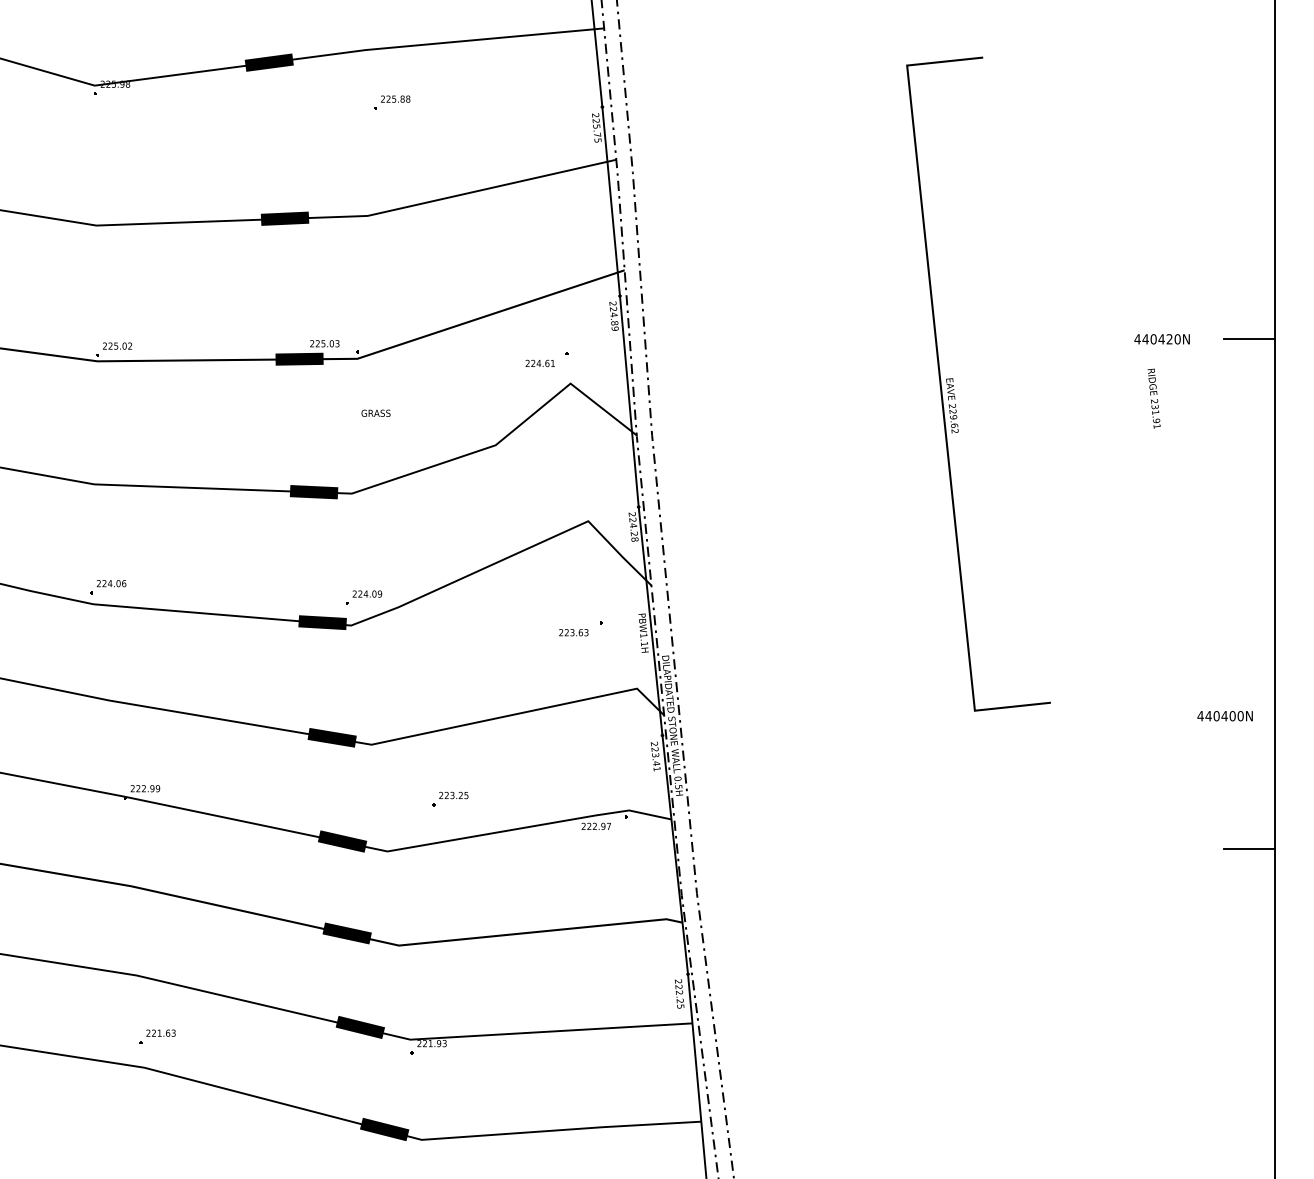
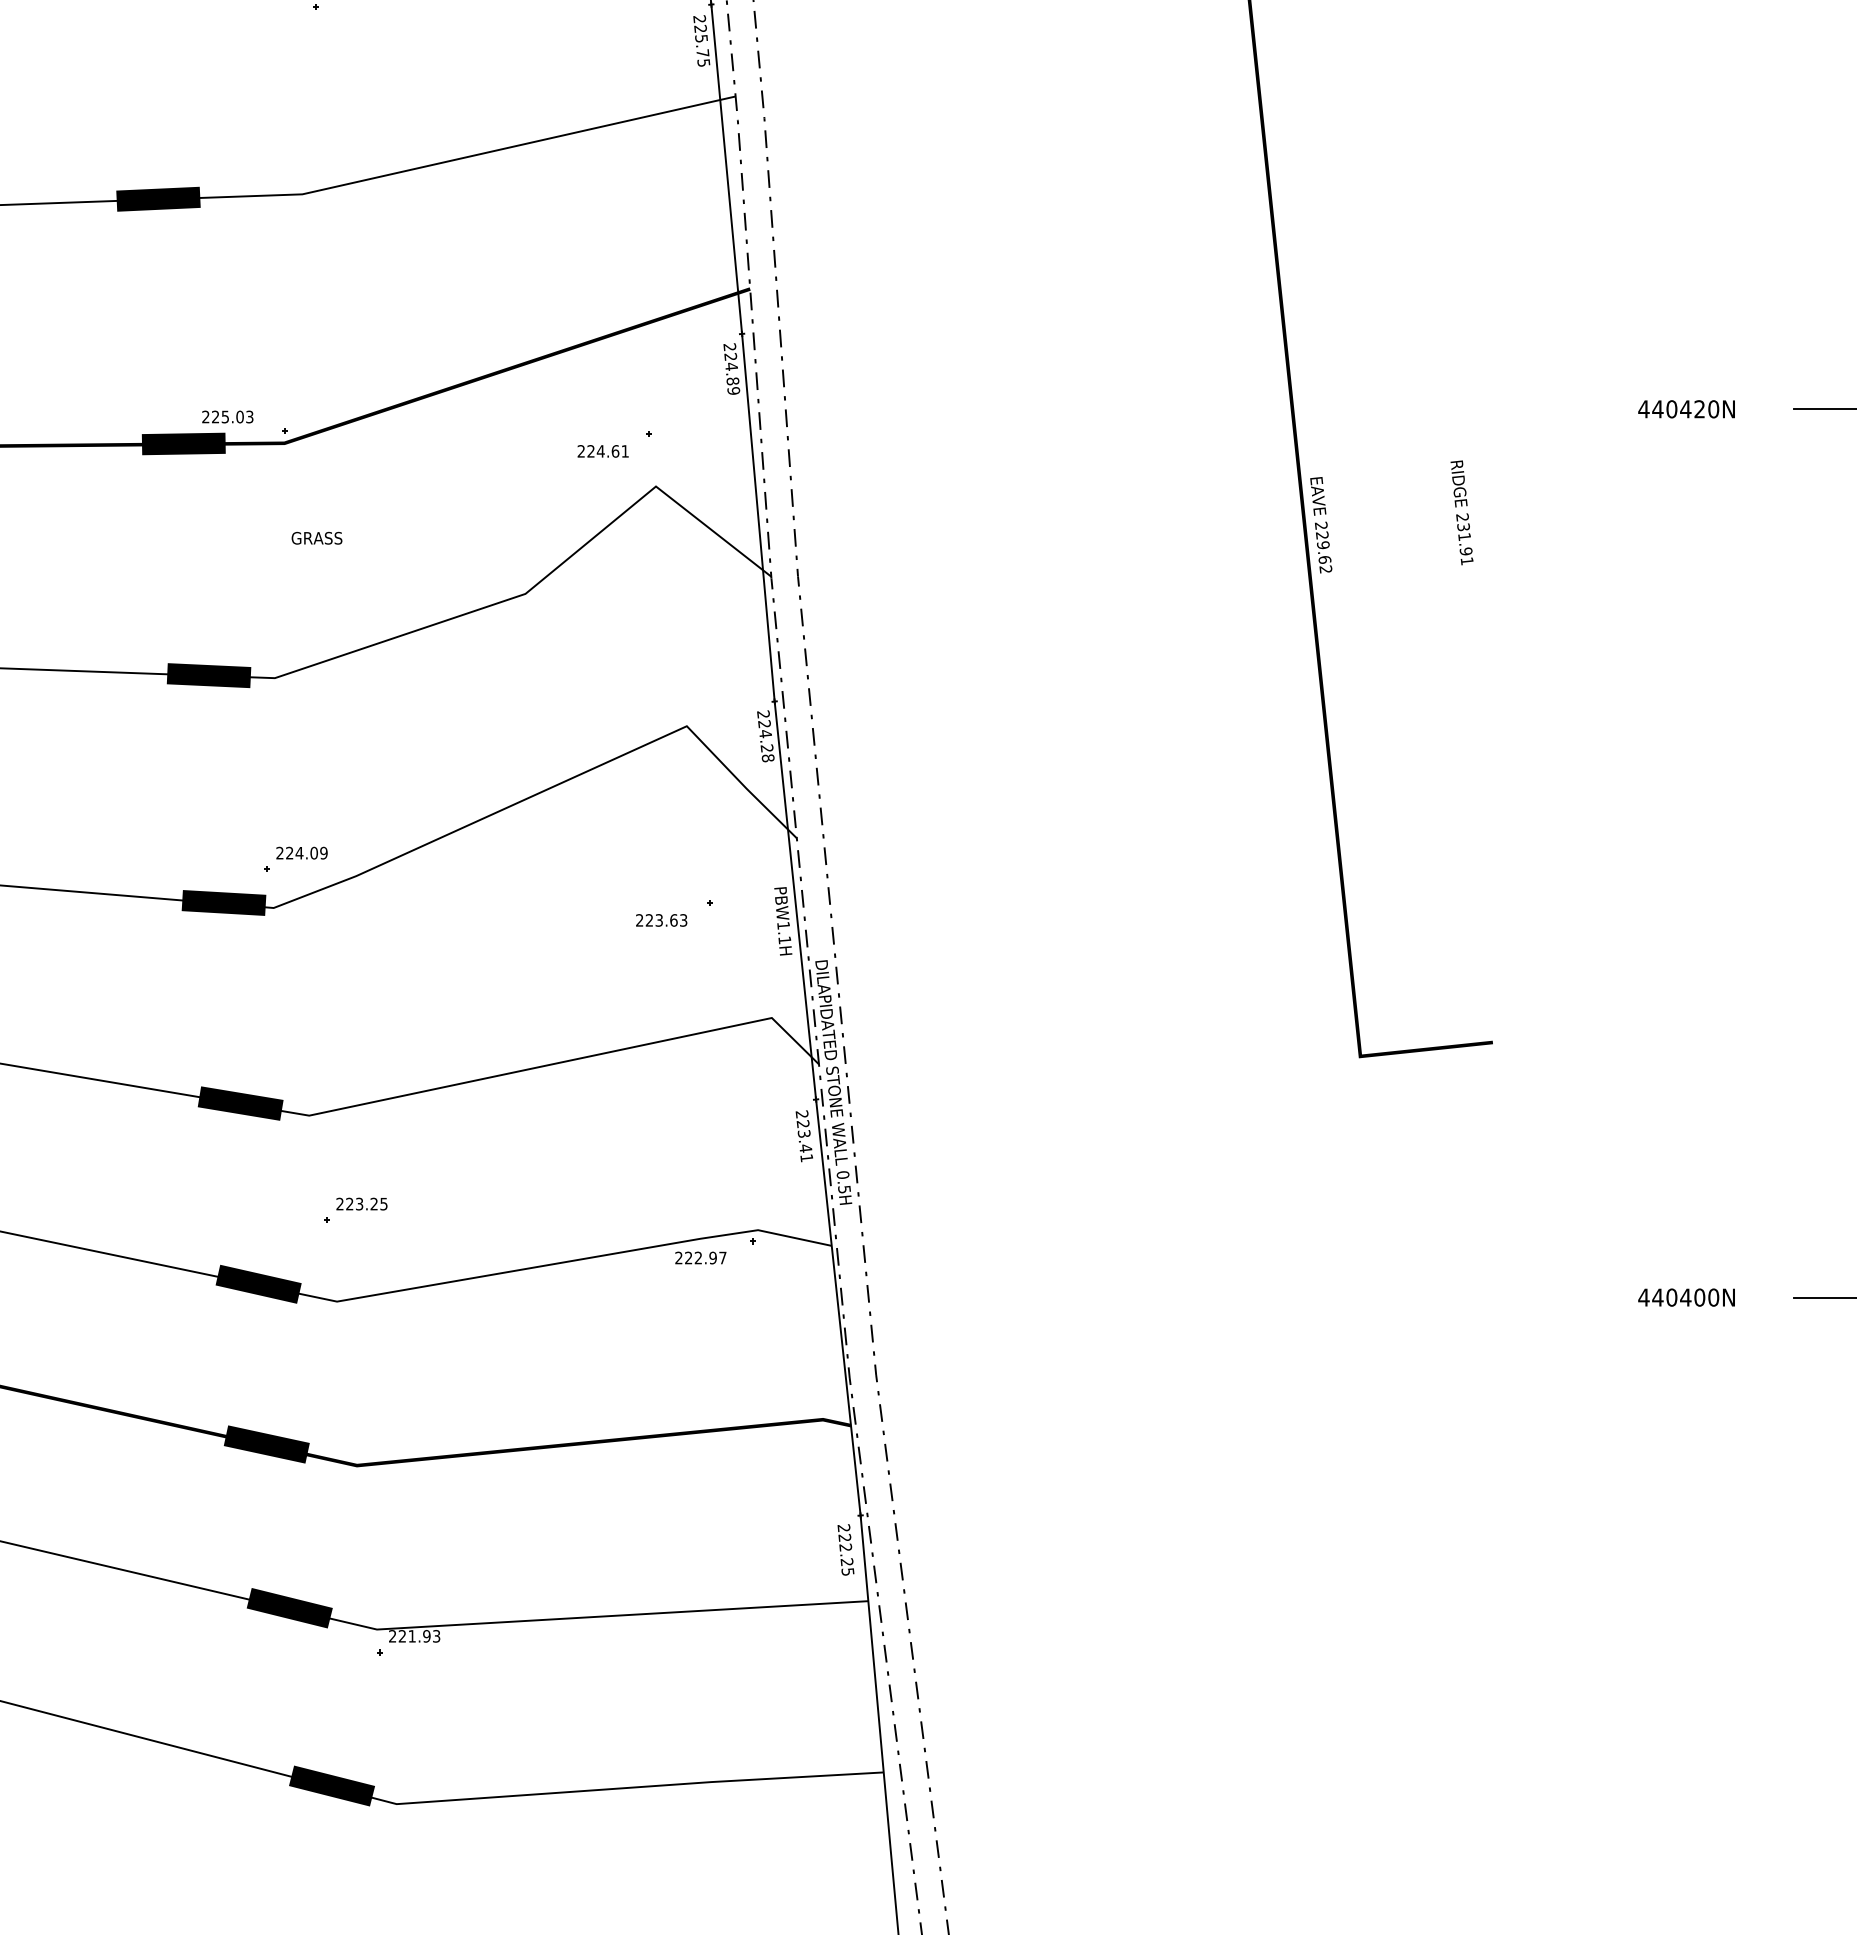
text: (1153, 398) -> (1460, 512), moved
text: (1224, 716) -> (1685, 1298), moved
part: (450, 798) -> (356, 1209), moved

